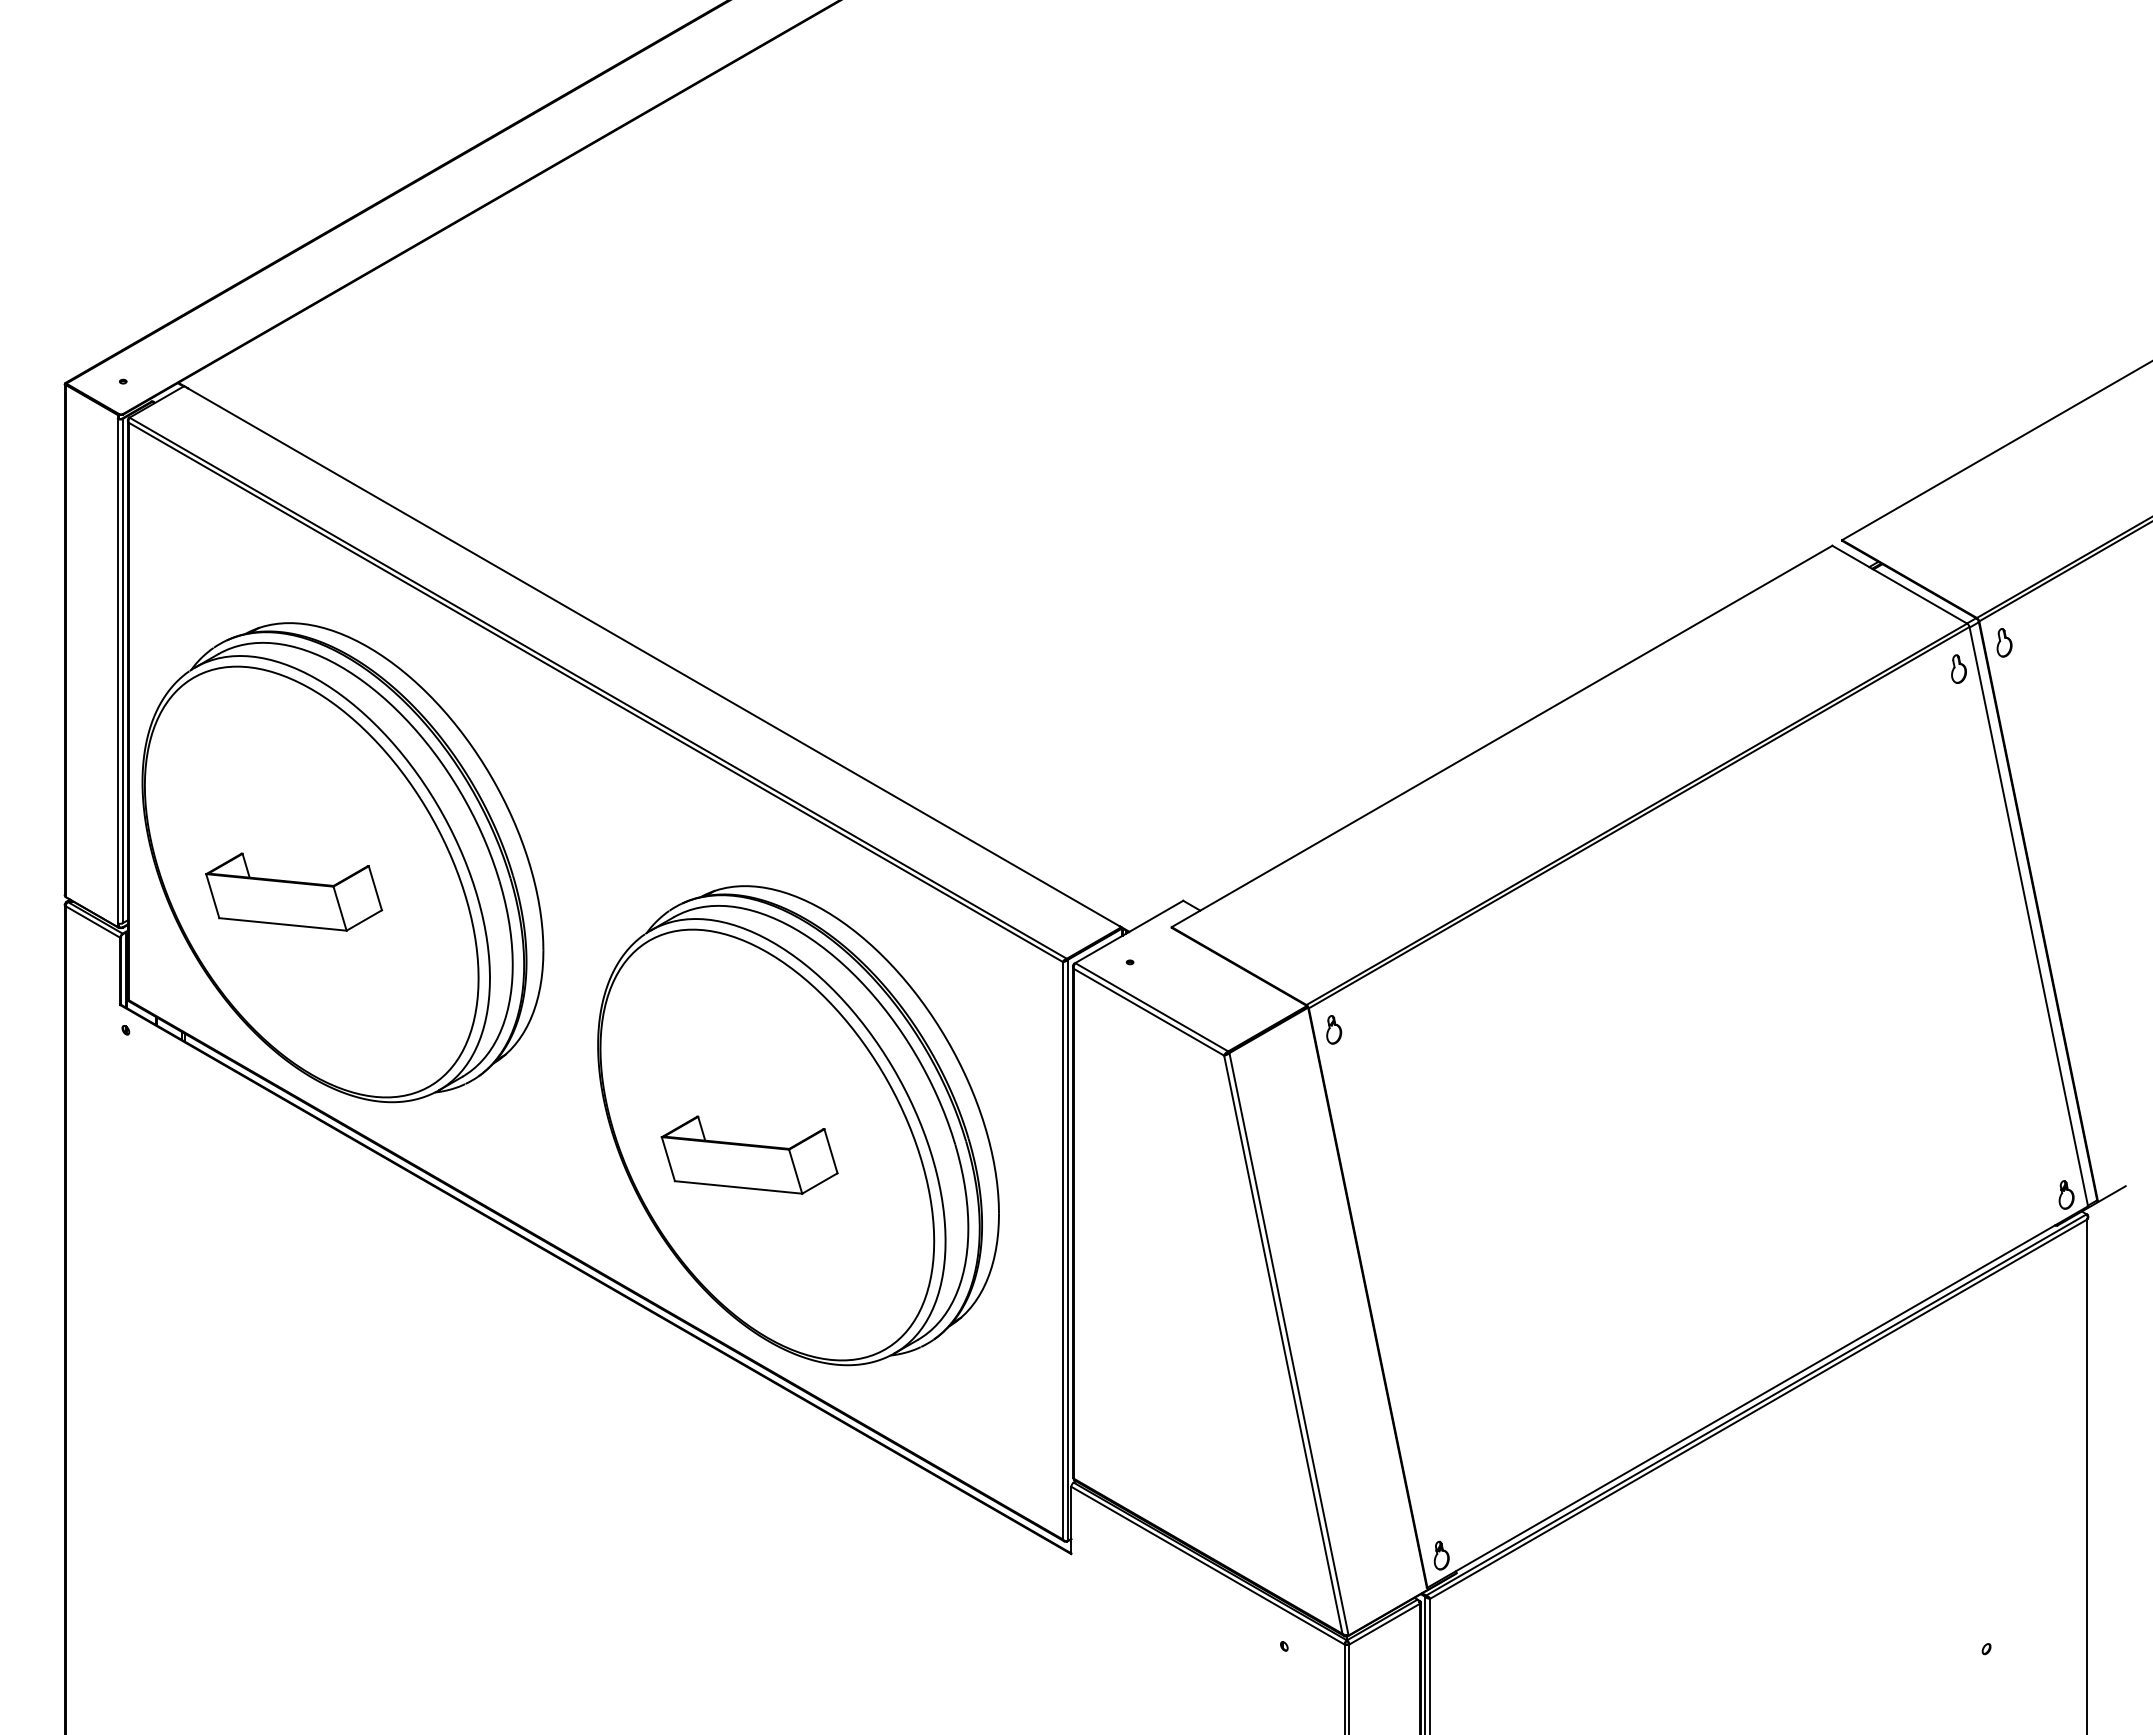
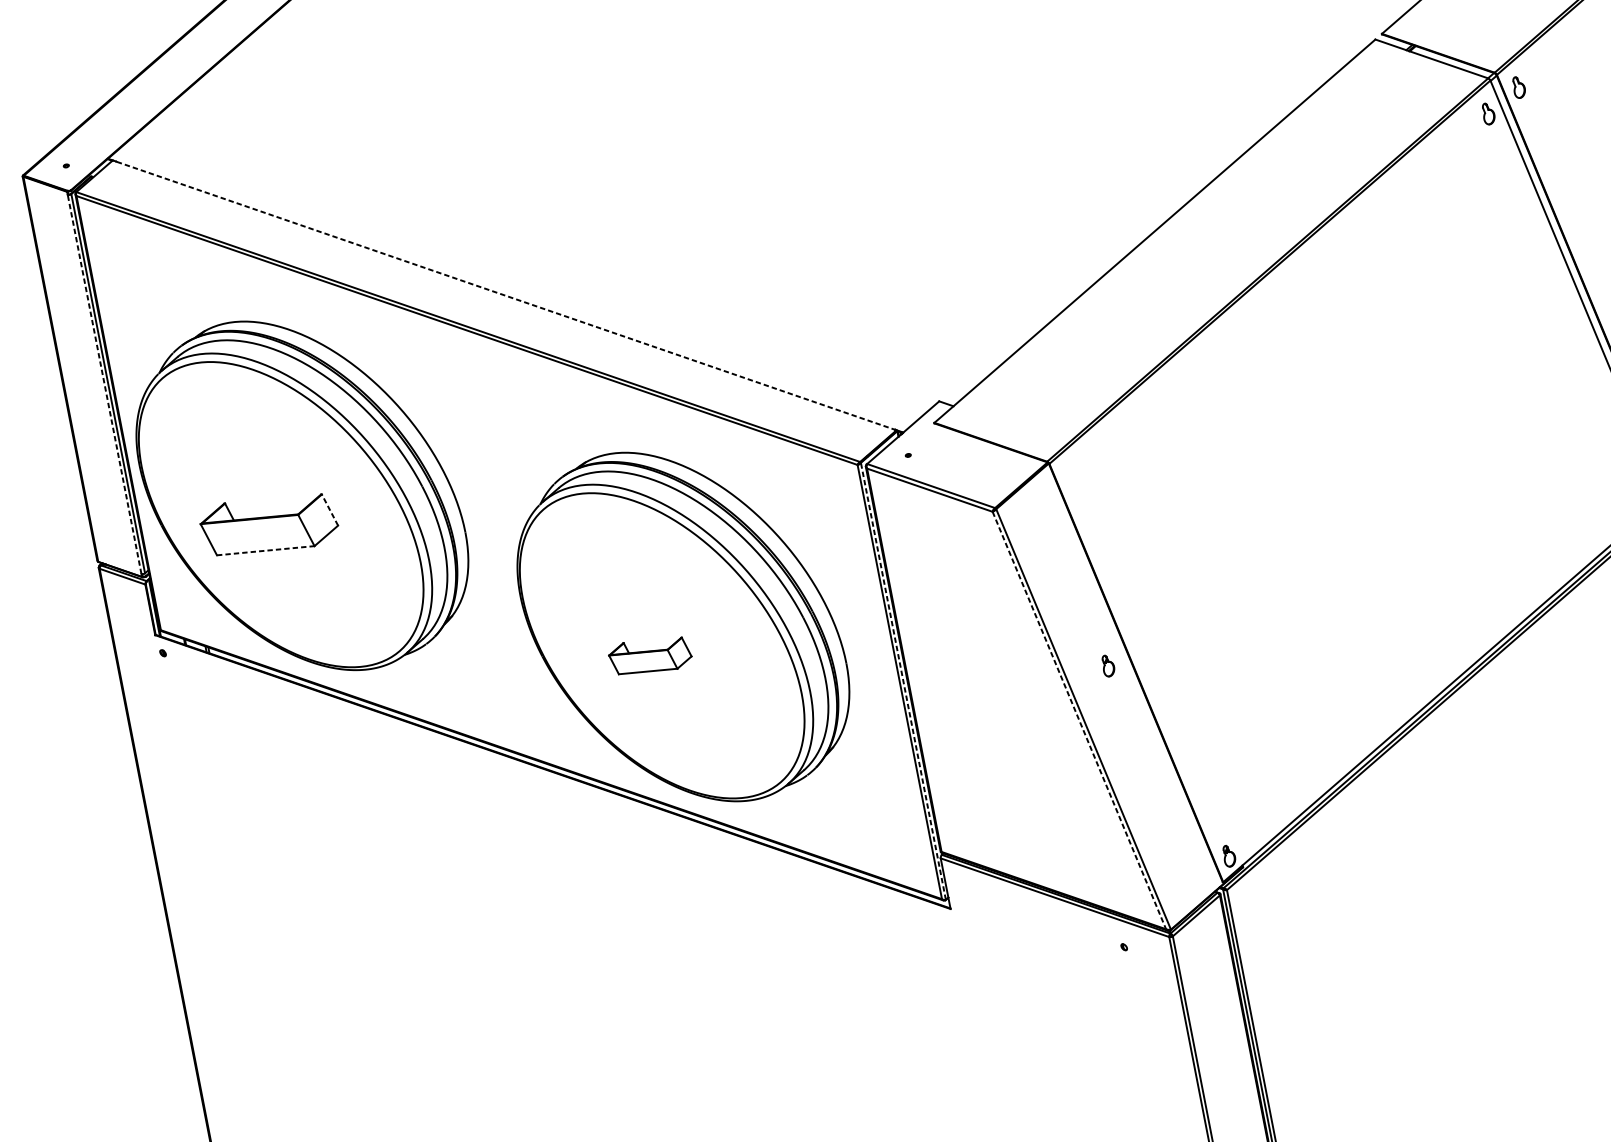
line: (652, 656) -> (504, 295), solid -> dashed
line: (117, 670) -> (104, 383), solid -> dashed
line: (375, 888) -> (330, 510), solid -> dashed
line: (282, 924) -> (265, 550), solid -> dashed
part: (1334, 1029) -> (1108, 665), moved
part: (749, 1154) -> (650, 655), size x0.6
line: (1067, 1250) -> (903, 681), solid -> dashed
line: (1283, 1345) -> (1079, 721), solid -> dashed

